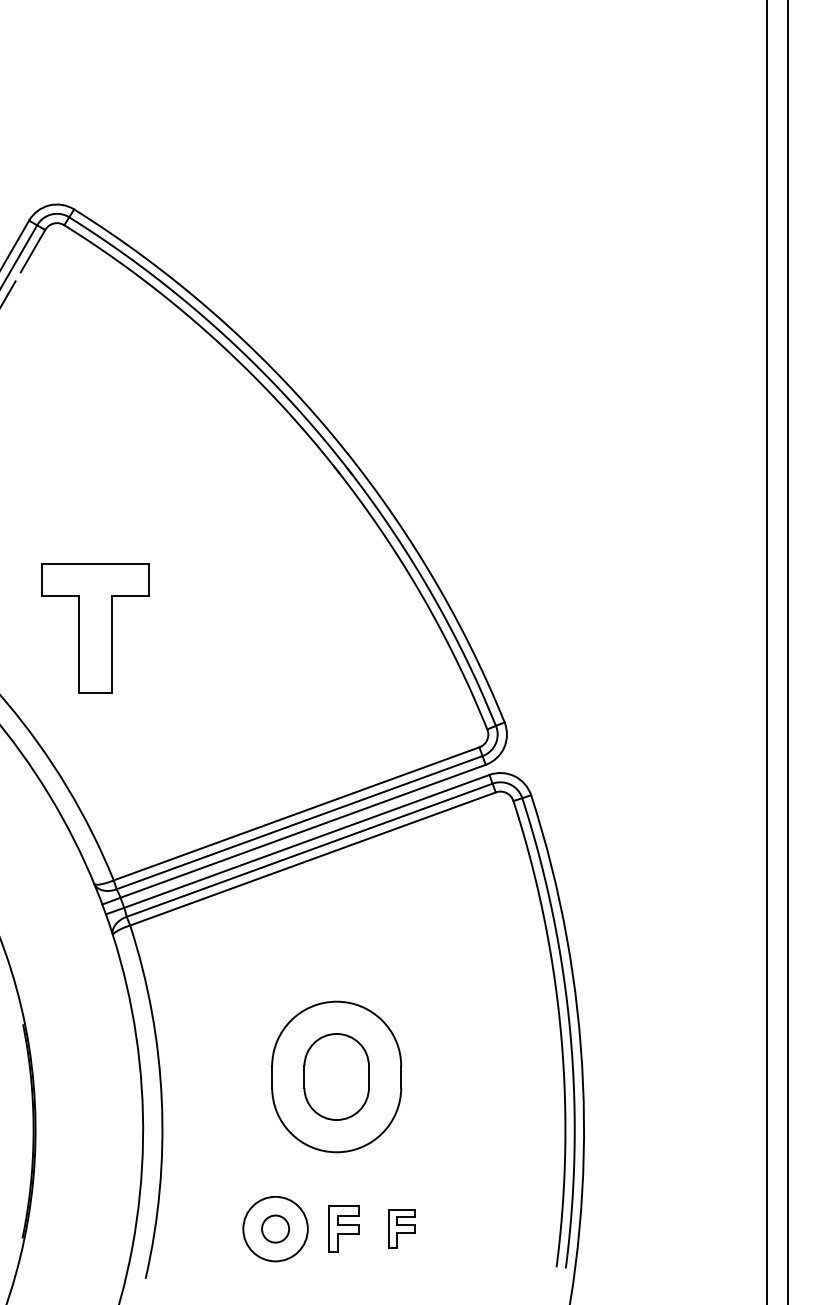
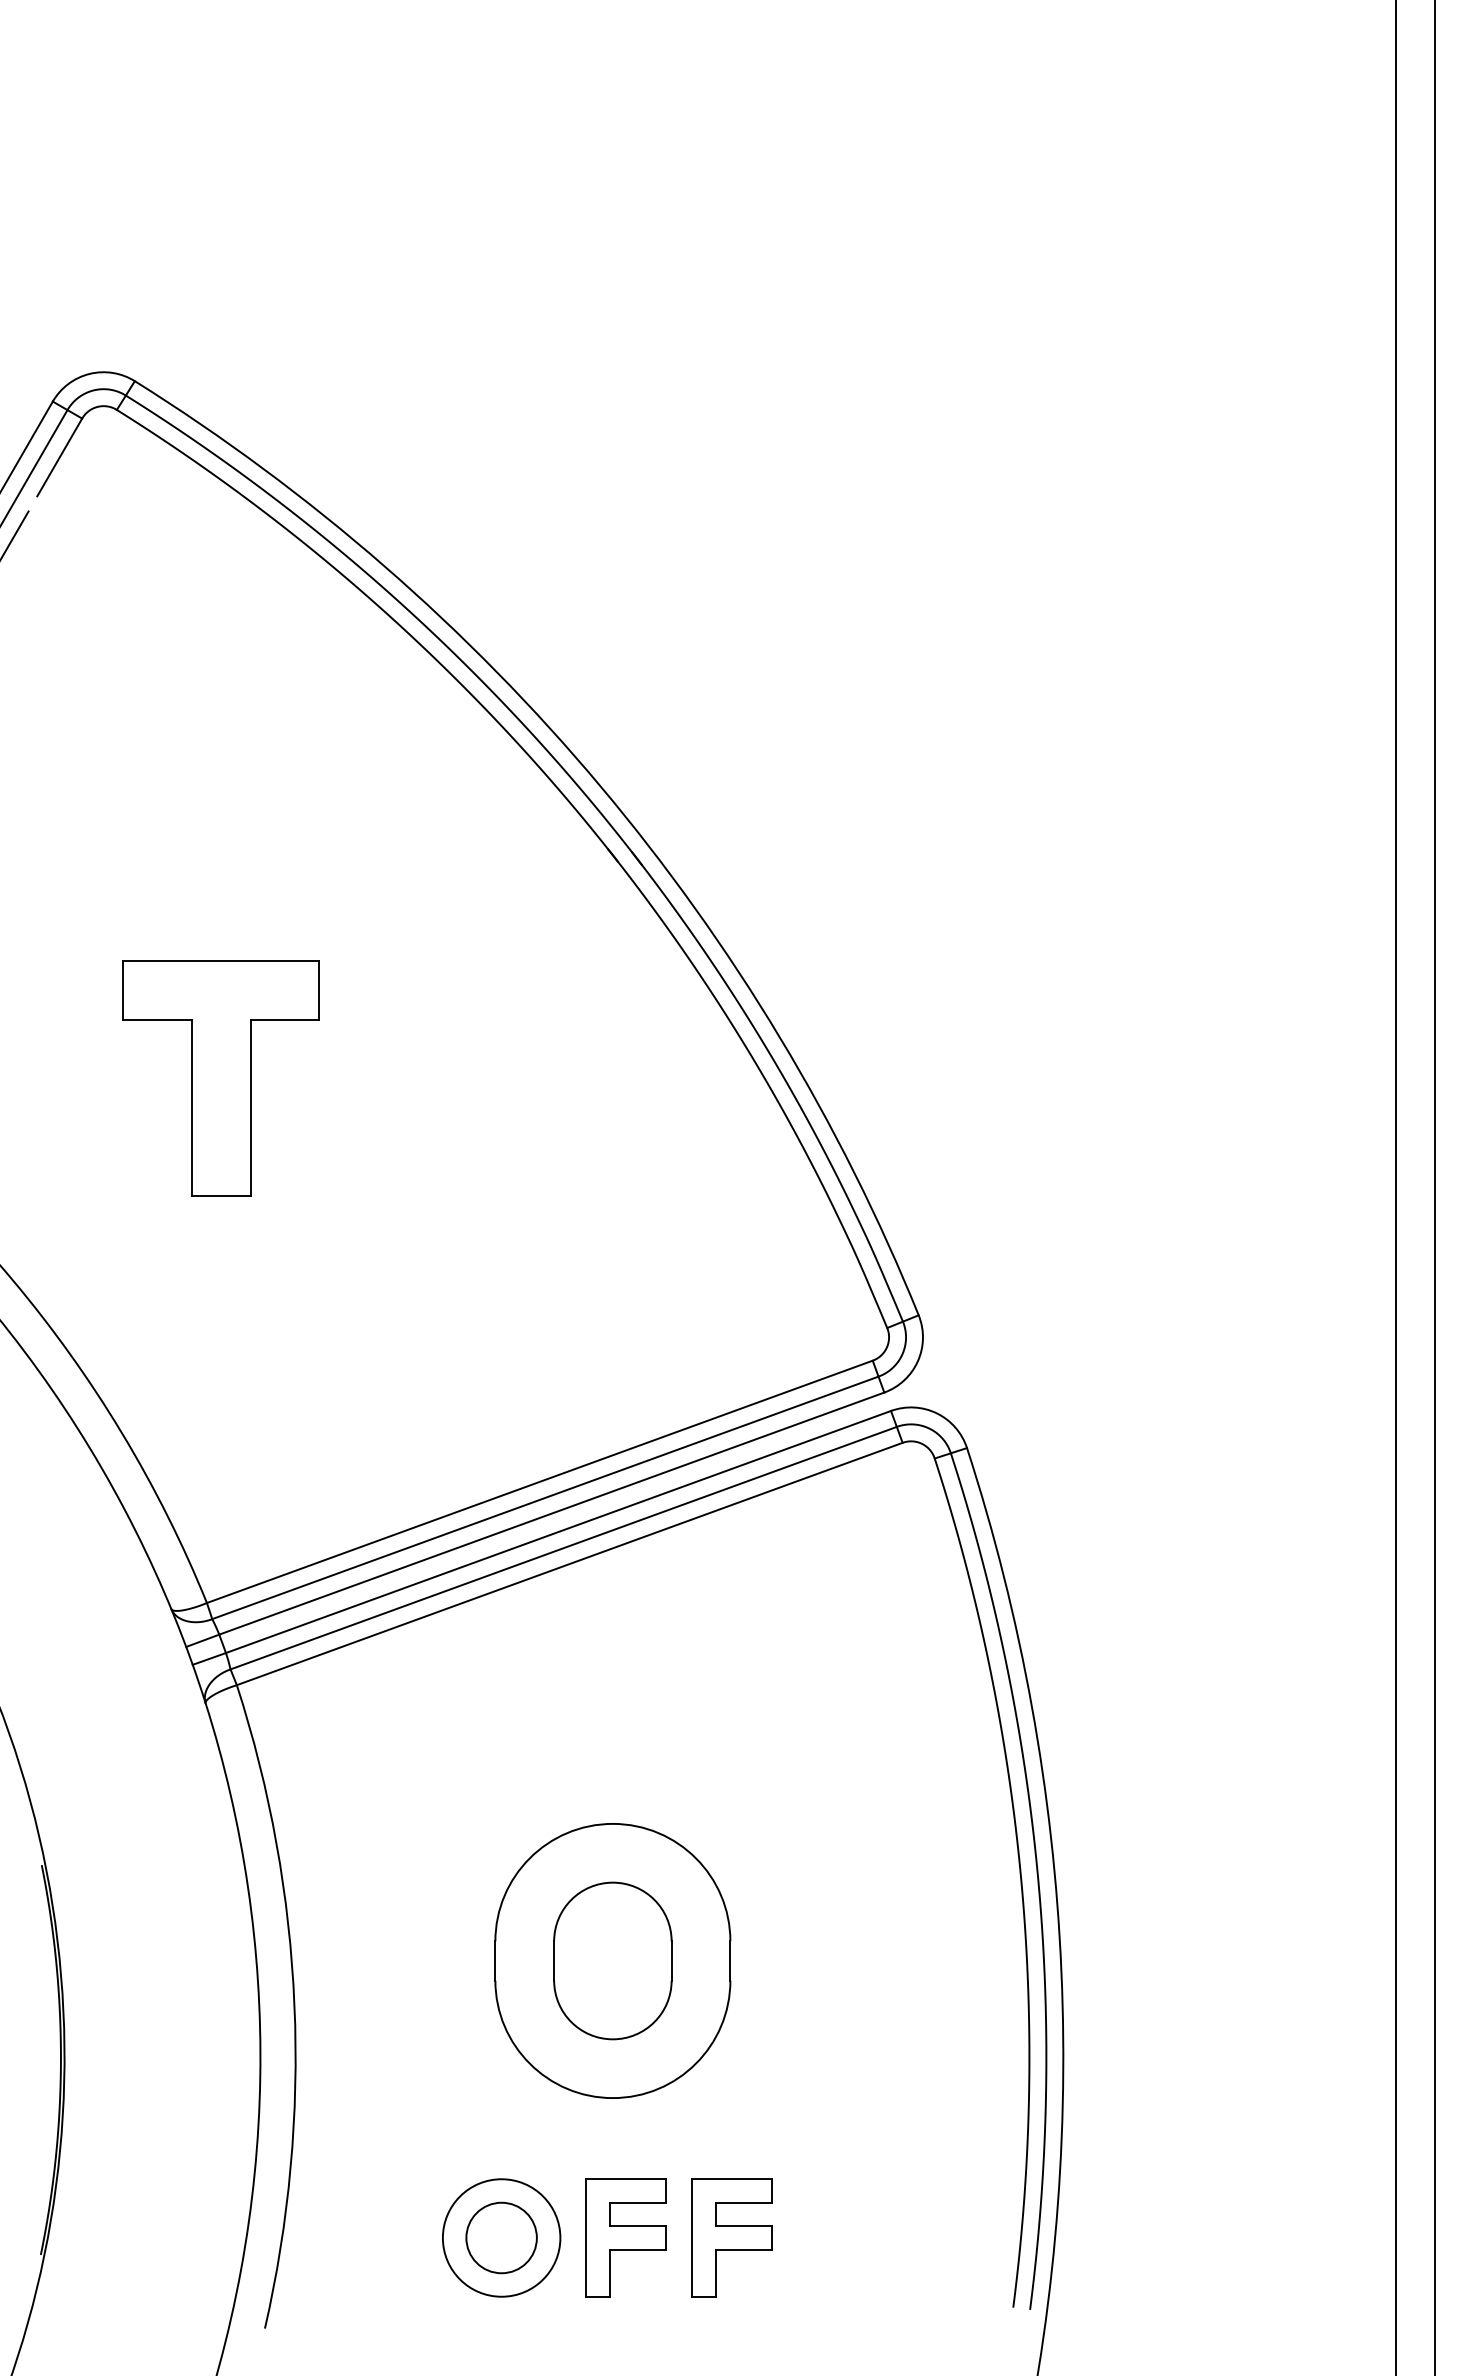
part: (95, 628) -> (221, 1078), moved
circle: (275, 1228) -> (501, 2236), size x1.43
part: (343, 1228) -> (625, 2236), size x1.43
part: (401, 1228) -> (730, 2236), size x1.67

